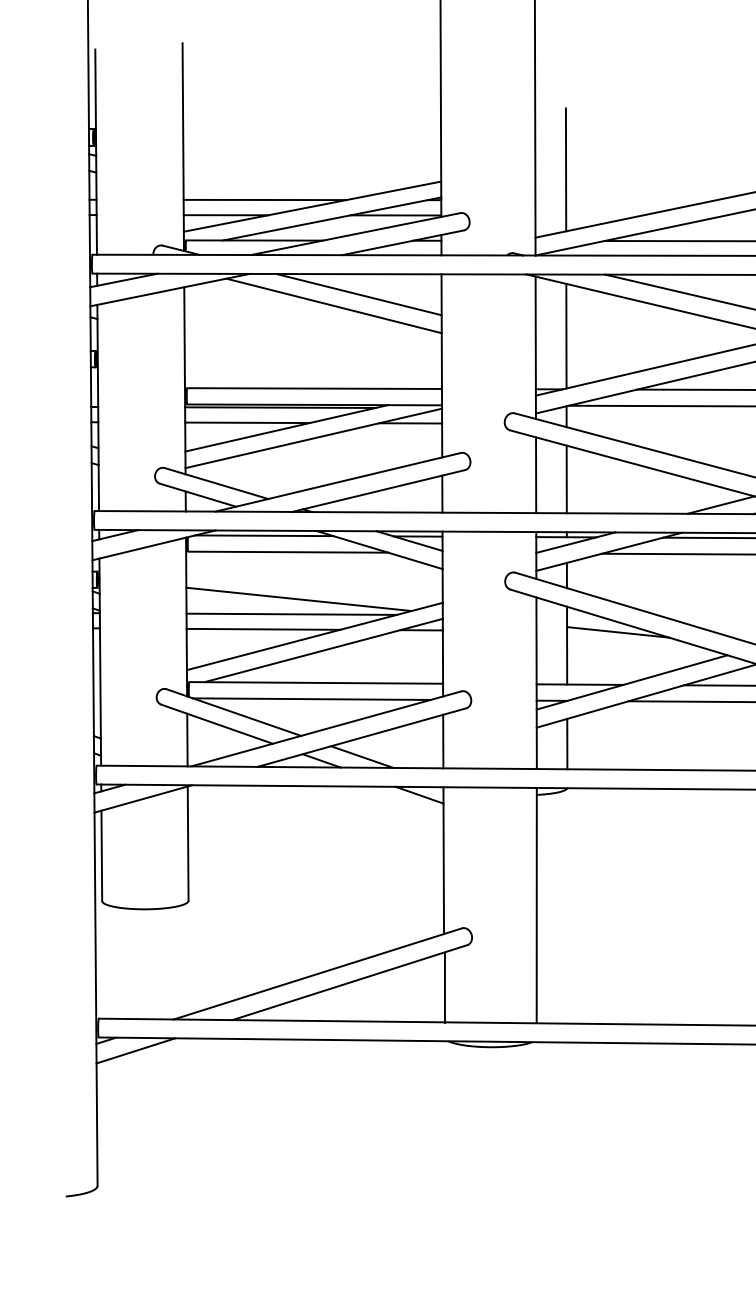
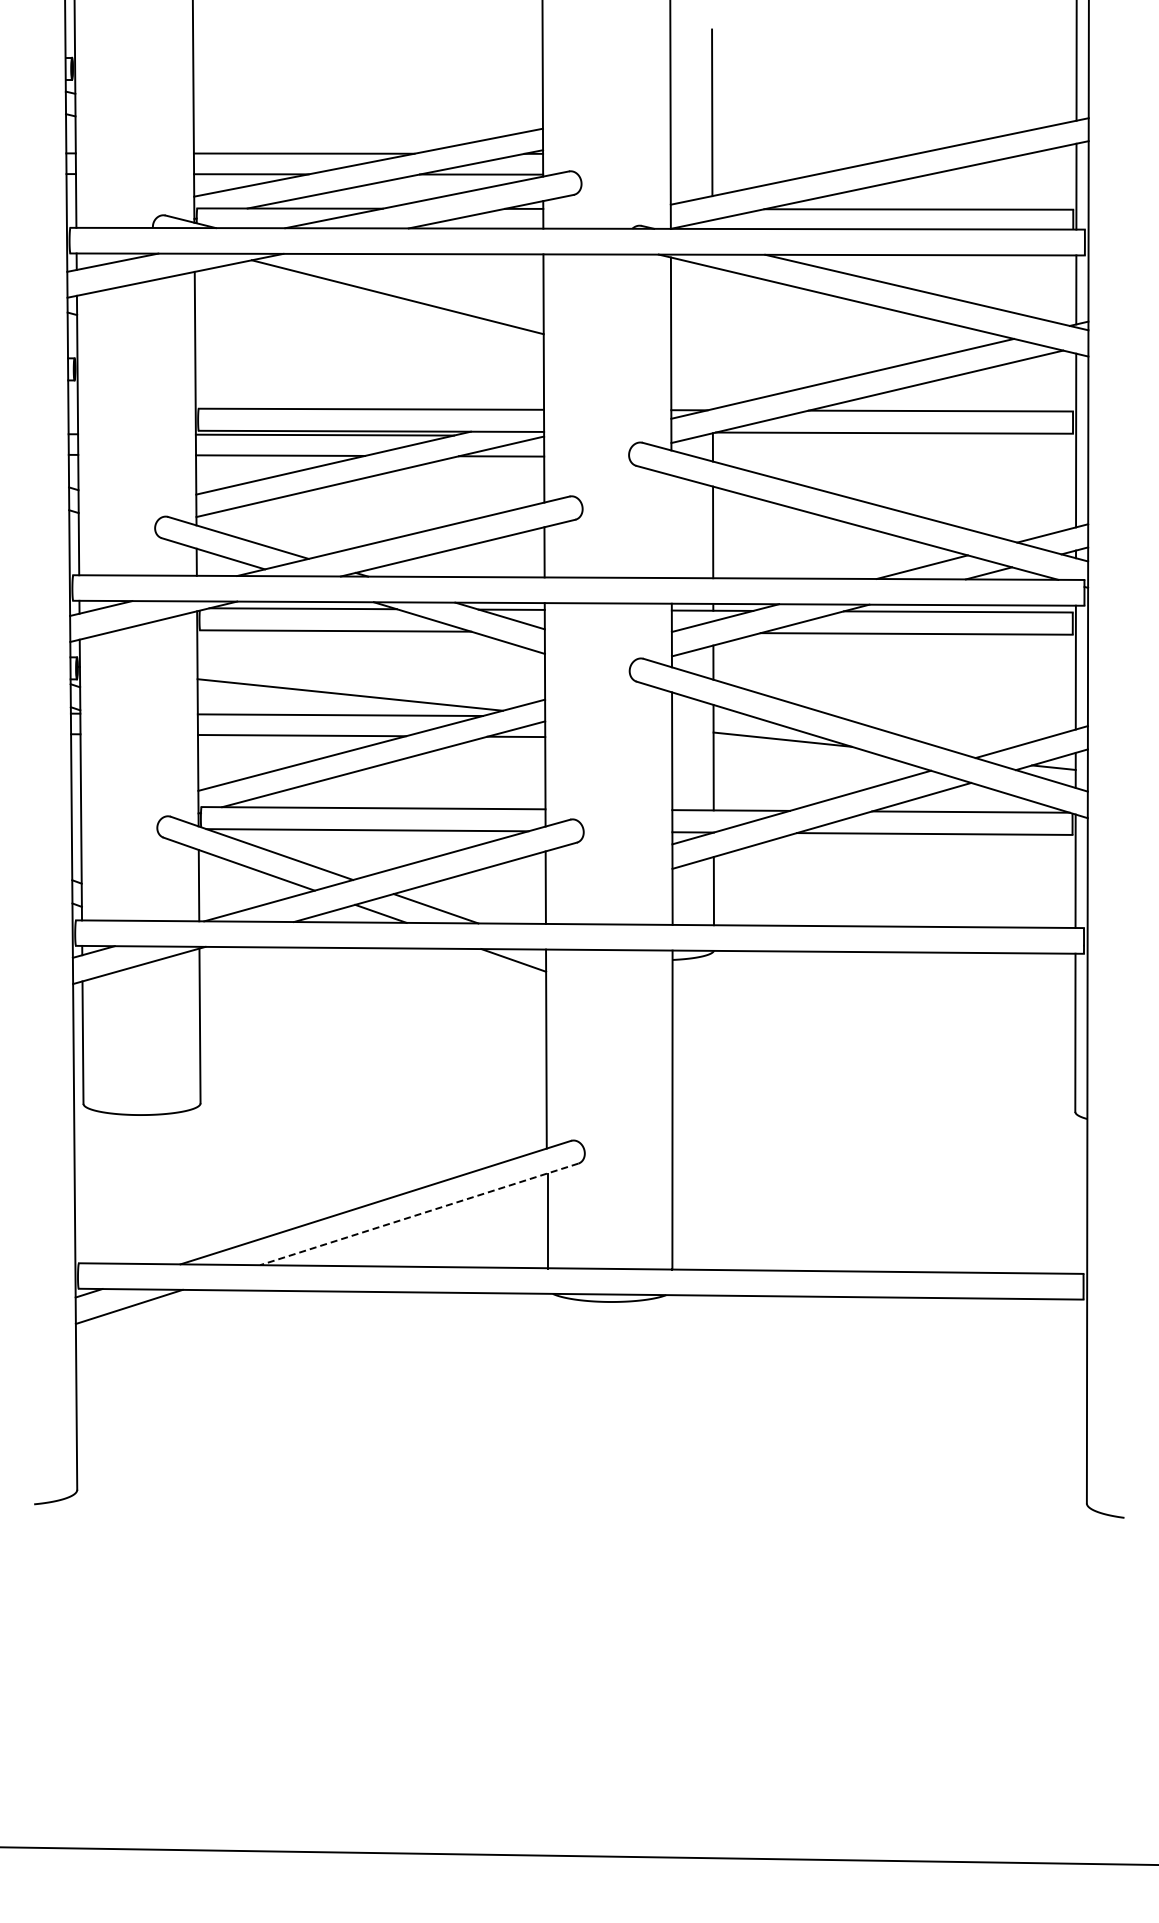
line: (358, 294) -> (431, 281), removed
line: (566, 336) -> (712, 338), removed
line: (536, 475) -> (671, 526), removed
line: (349, 982) -> (418, 1214), solid -> dashed

